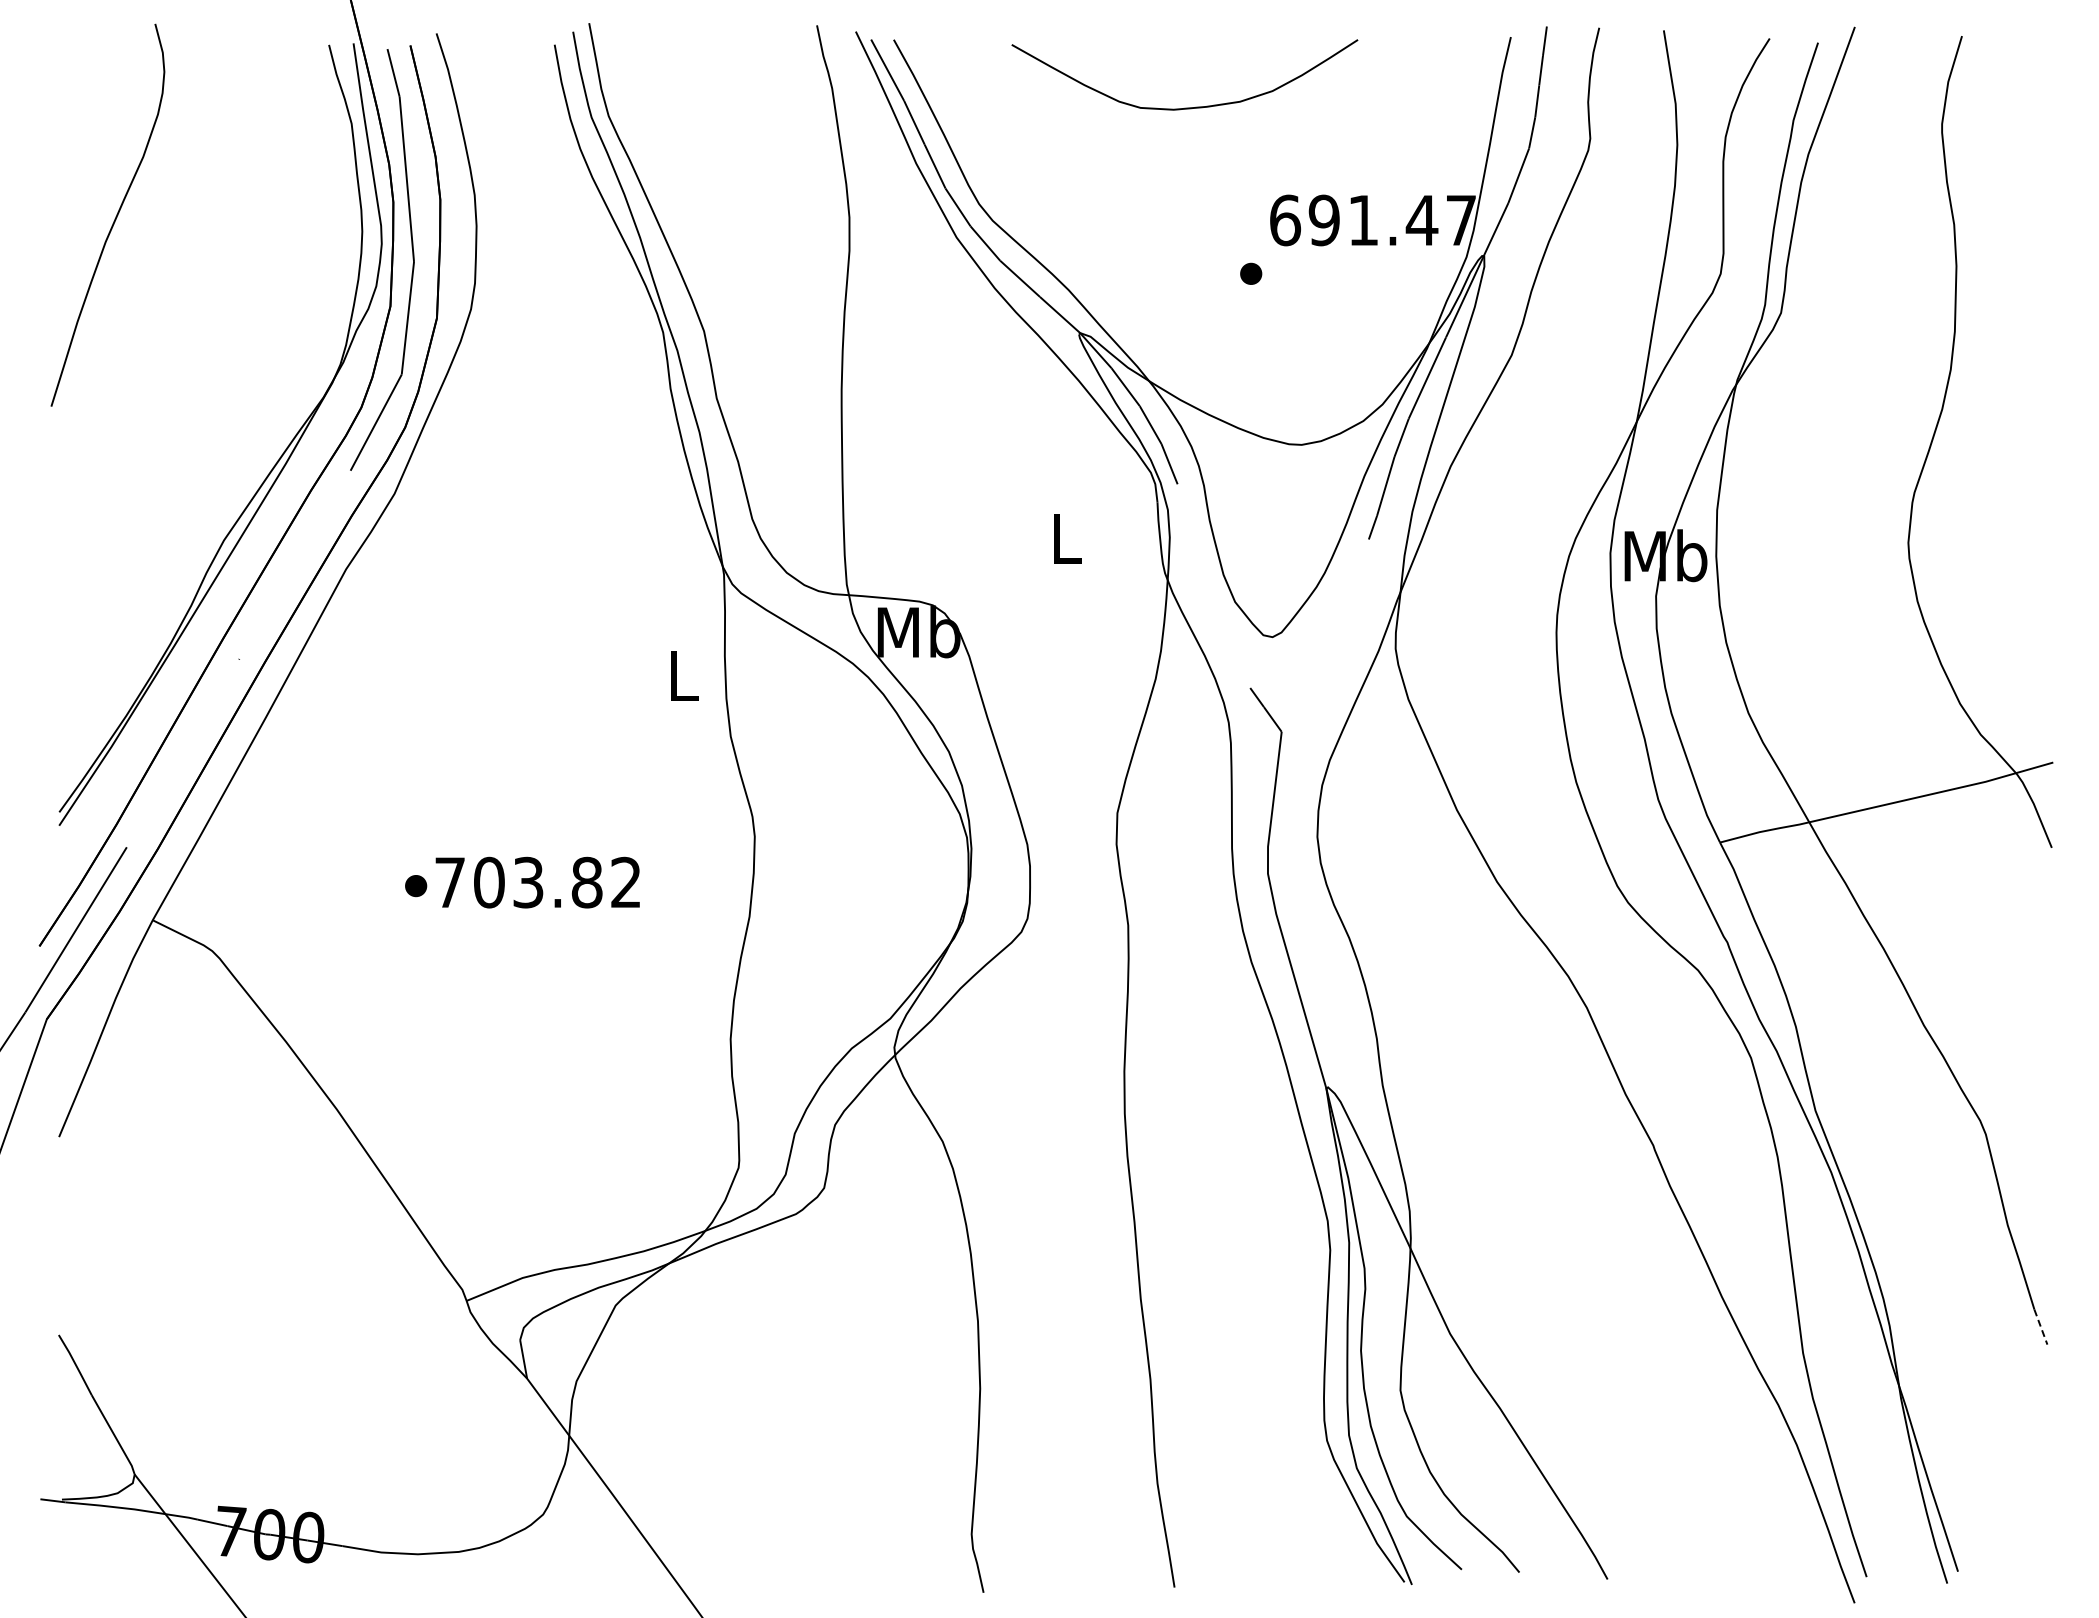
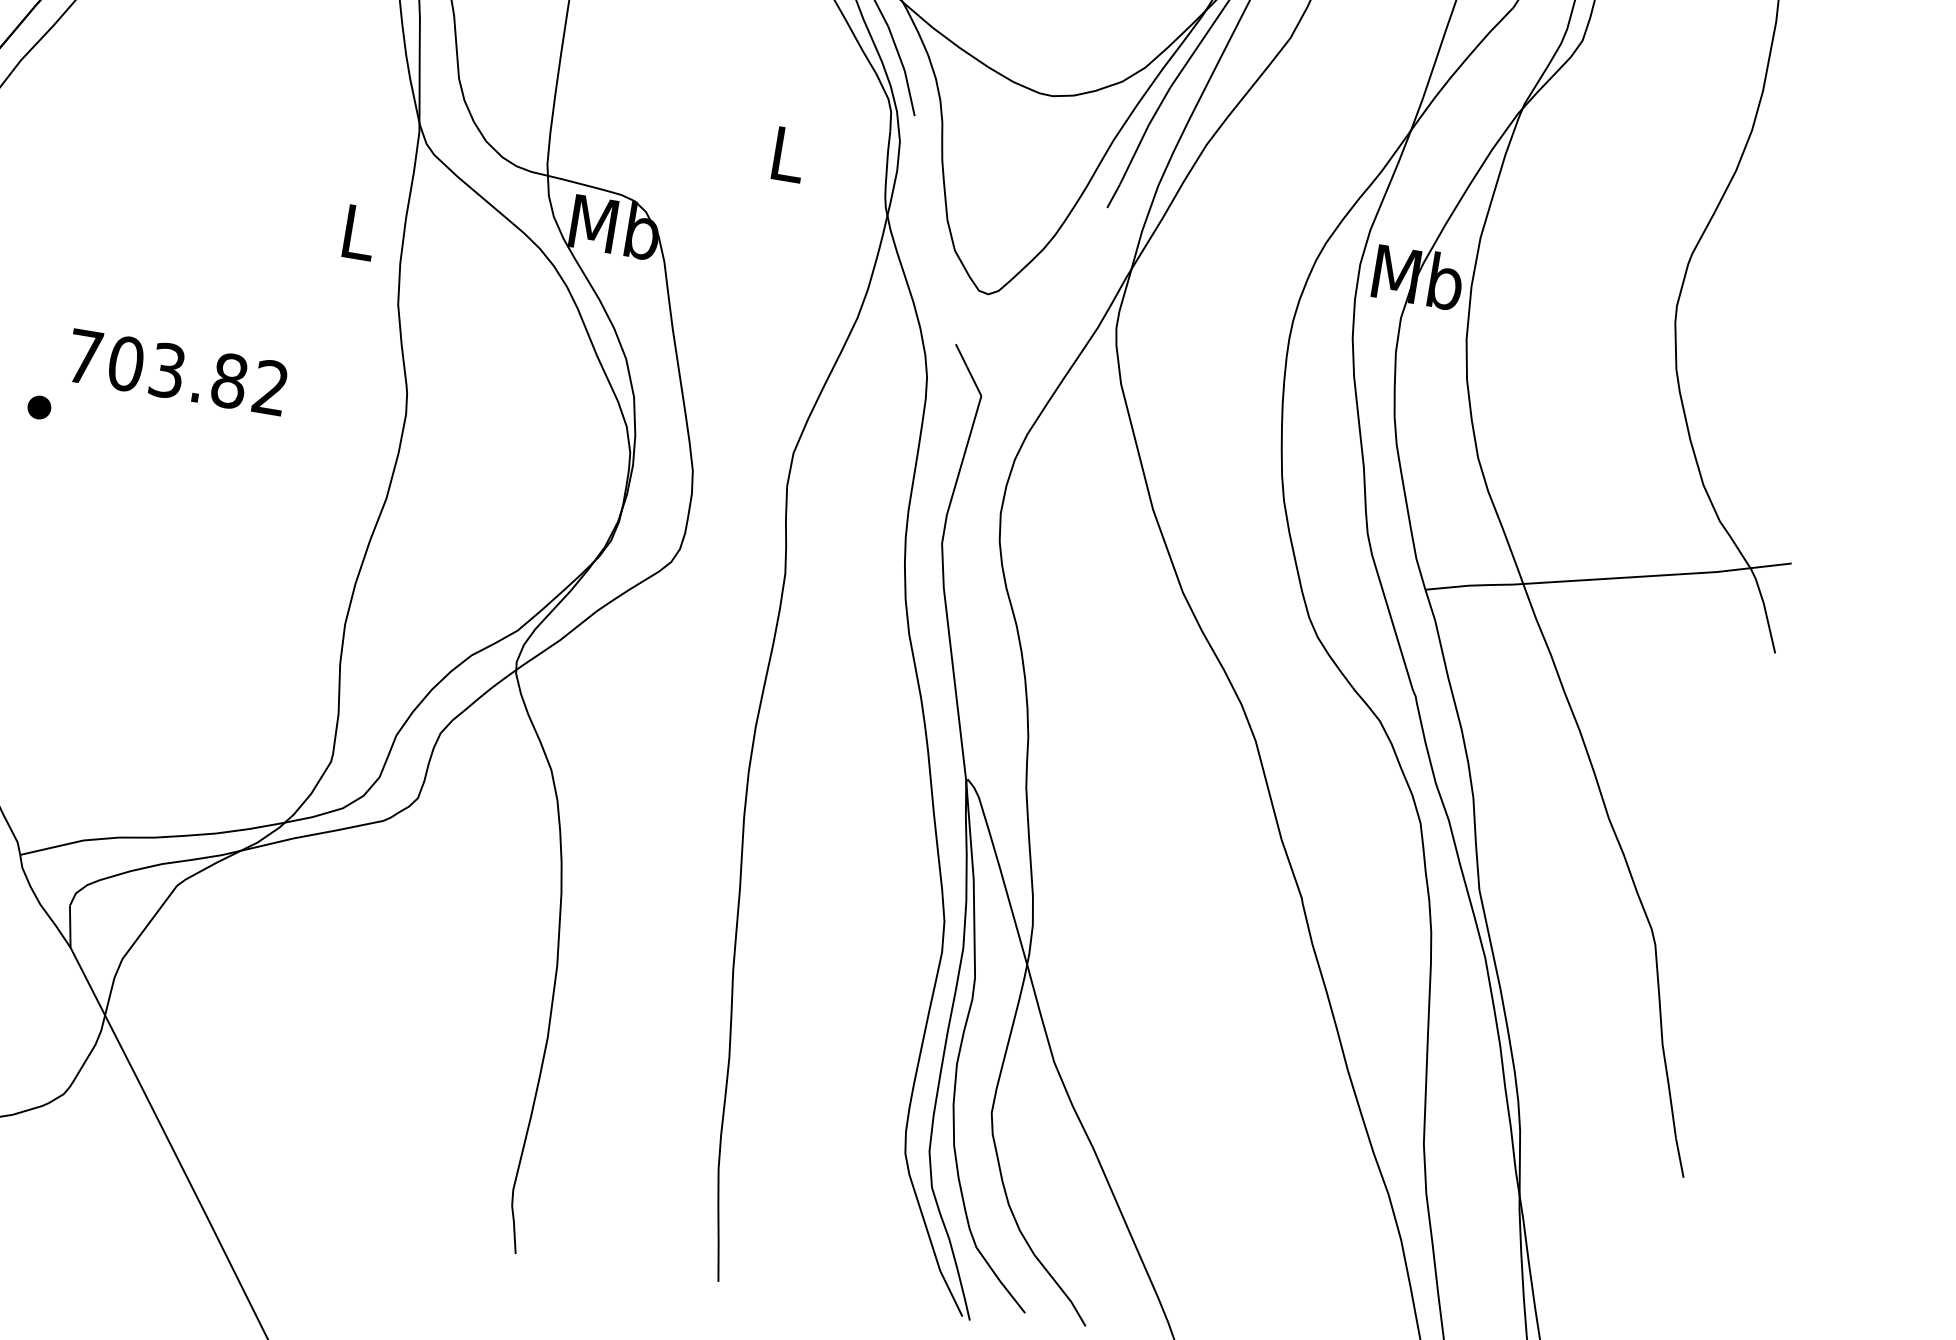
text: (537, 882) -> (177, 372), moved
line: (2040, 1327) -> (1679, 1158), dashed -> solid

